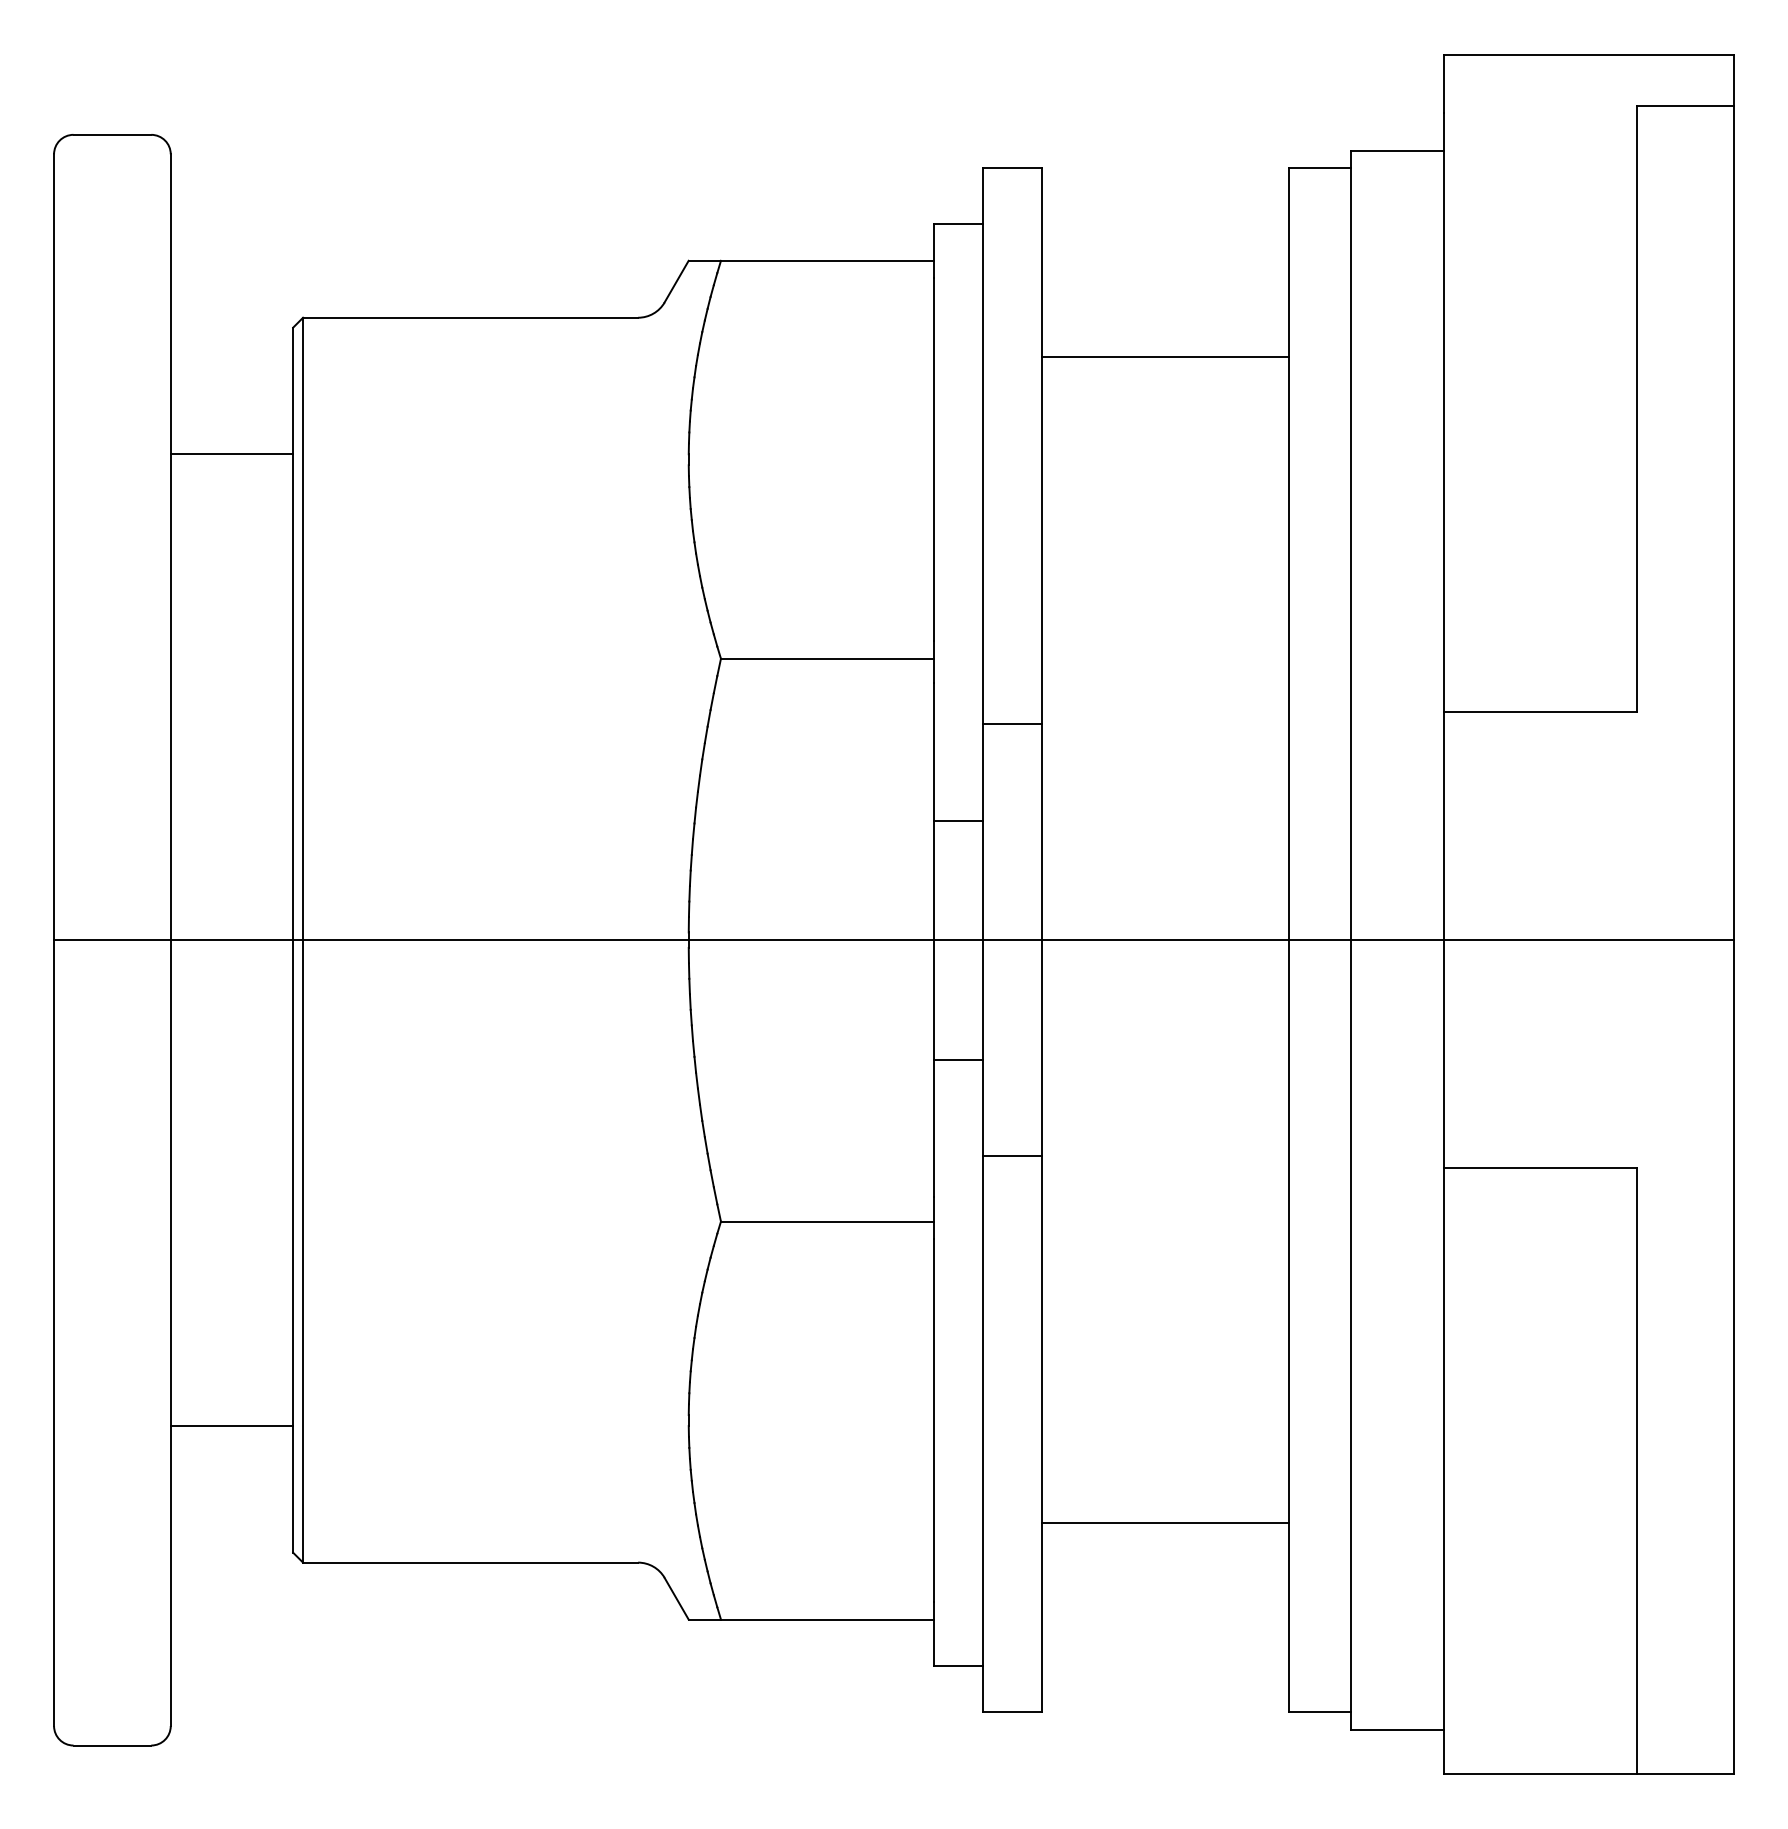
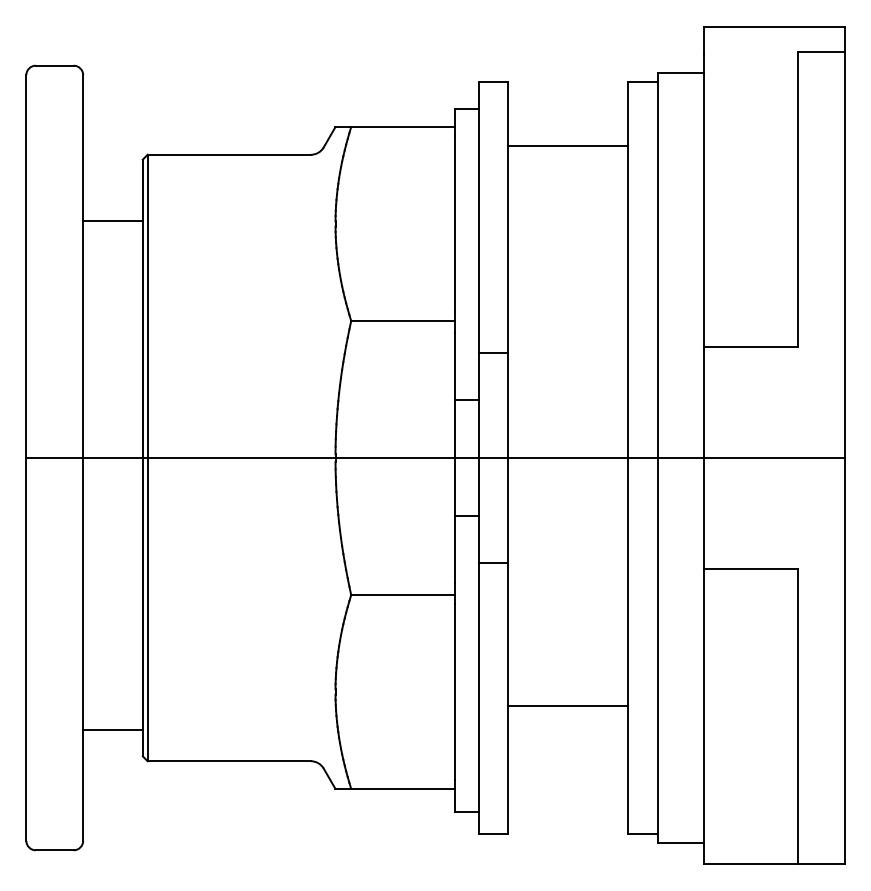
line: (1164, 358) -> (567, 146), moved
line: (230, 1425) -> (112, 729), moved
line: (1164, 1524) -> (567, 706), moved

